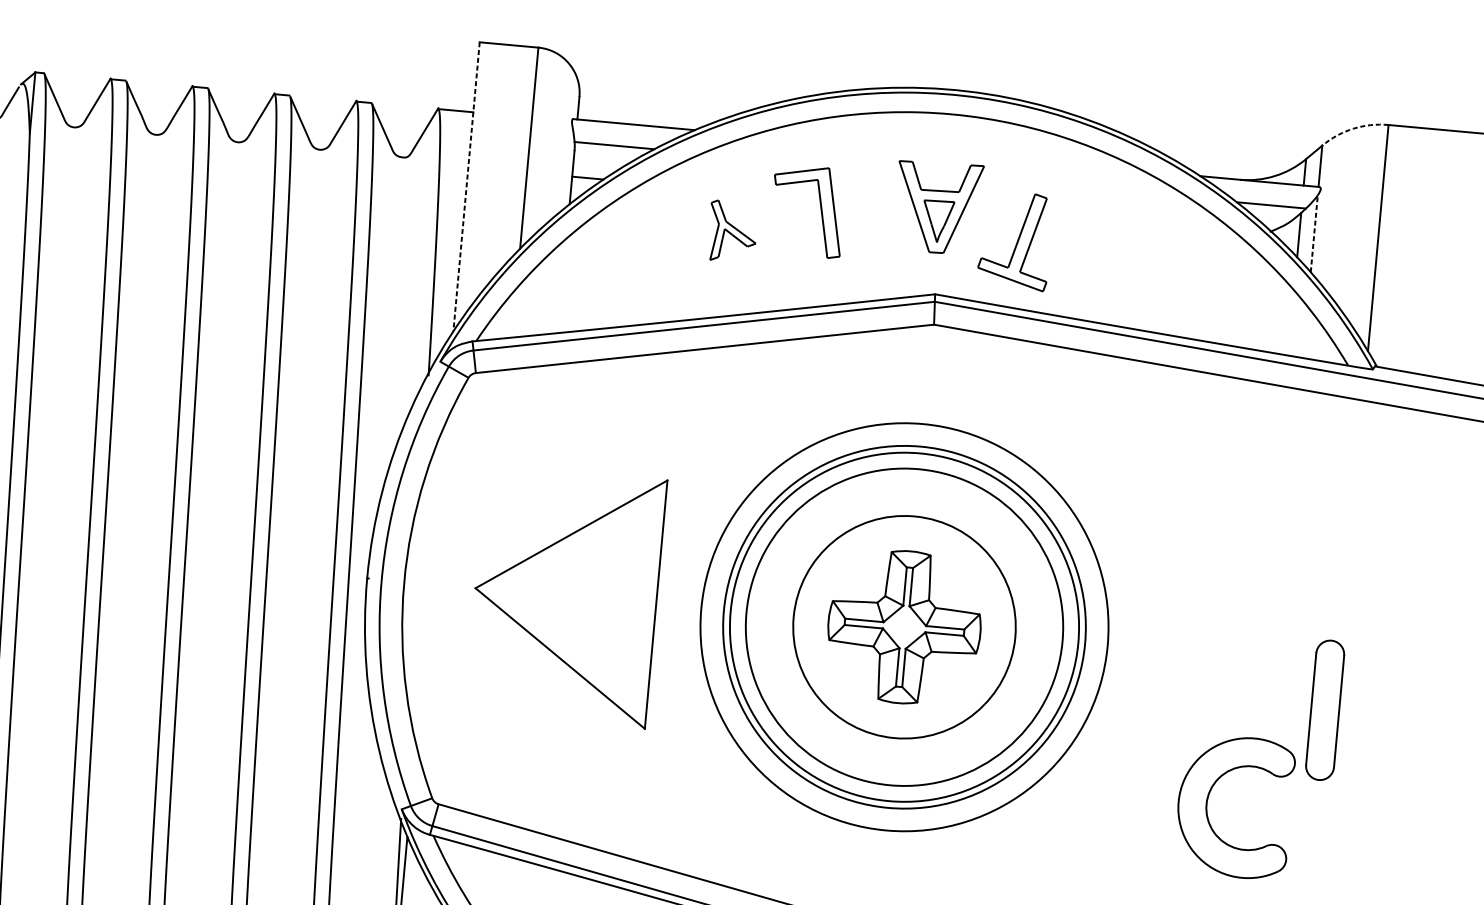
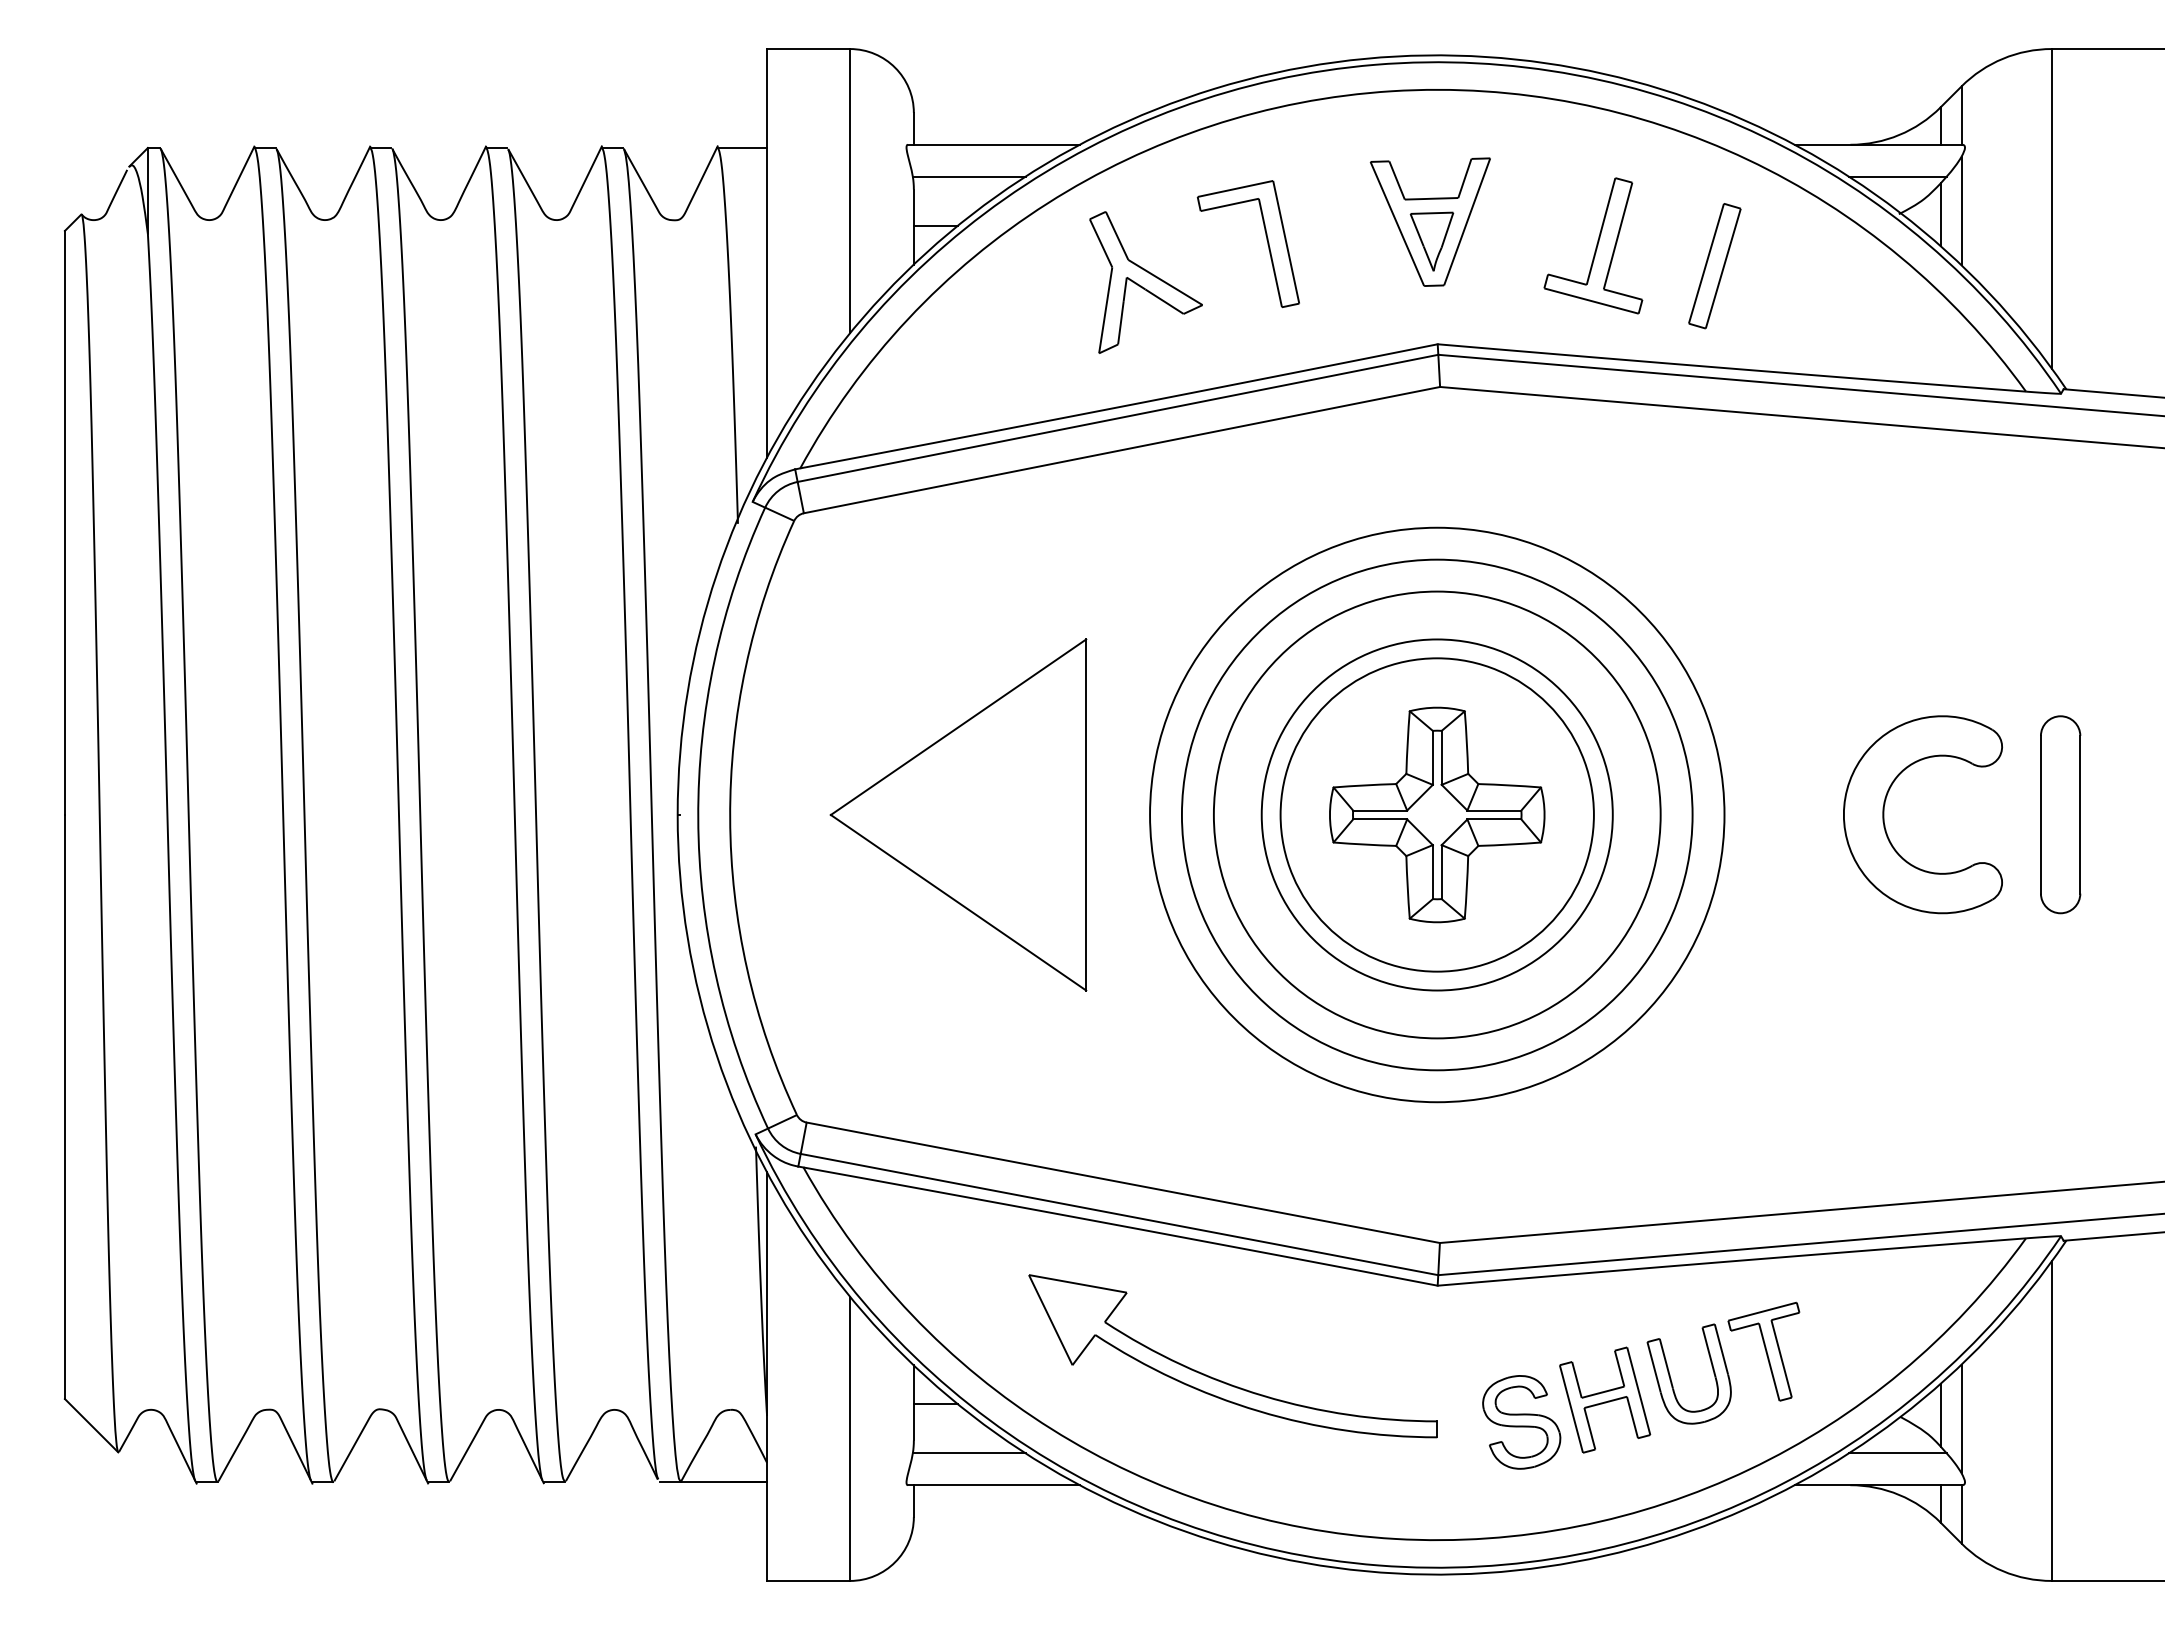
arc: (1353, 128) -> (2003, 58), dashed -> solid
line: (466, 186) -> (767, 253), dashed -> solid
part: (732, 231) -> (1145, 282), size x1.67
line: (1314, 233) -> (1961, 210), dashed -> solid
part: (1015, 240) -> (1593, 245), moved
part: (1135, 257) -> (1714, 266), added
circle: (904, 626) -> (1436, 814), size x0.71
part: (1325, 710) -> (2060, 814), moved
part: (1207, 804) -> (1884, 814), moved

